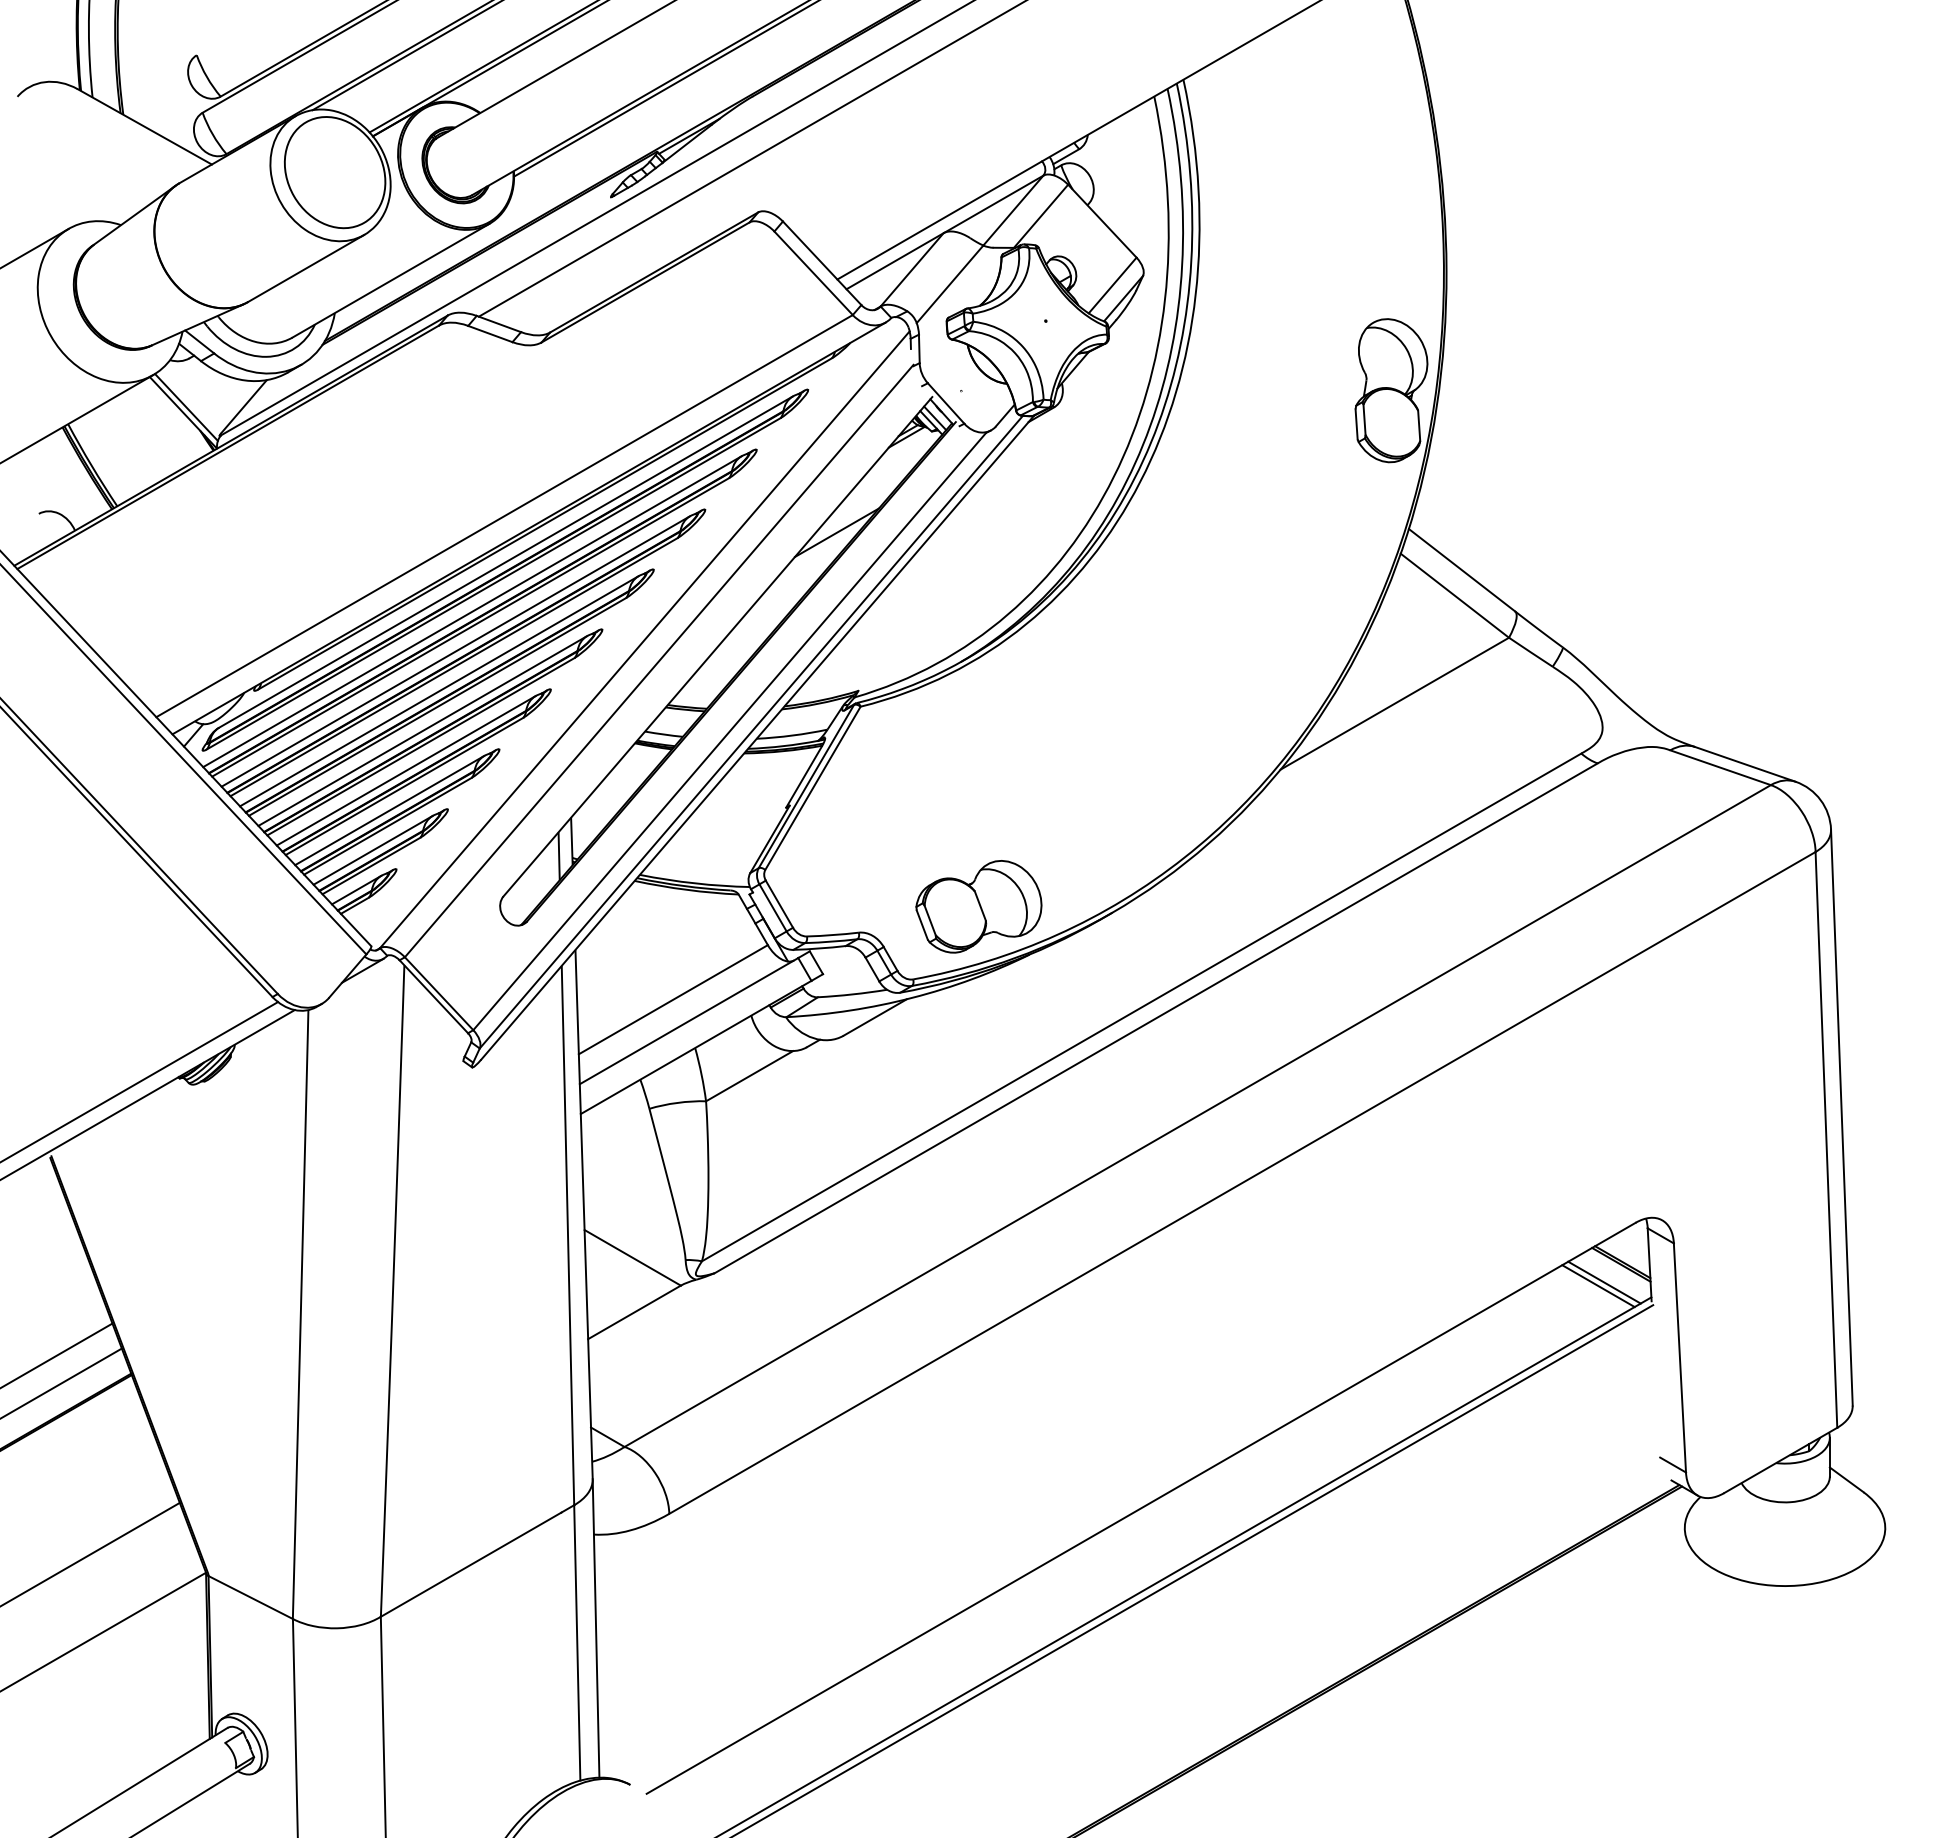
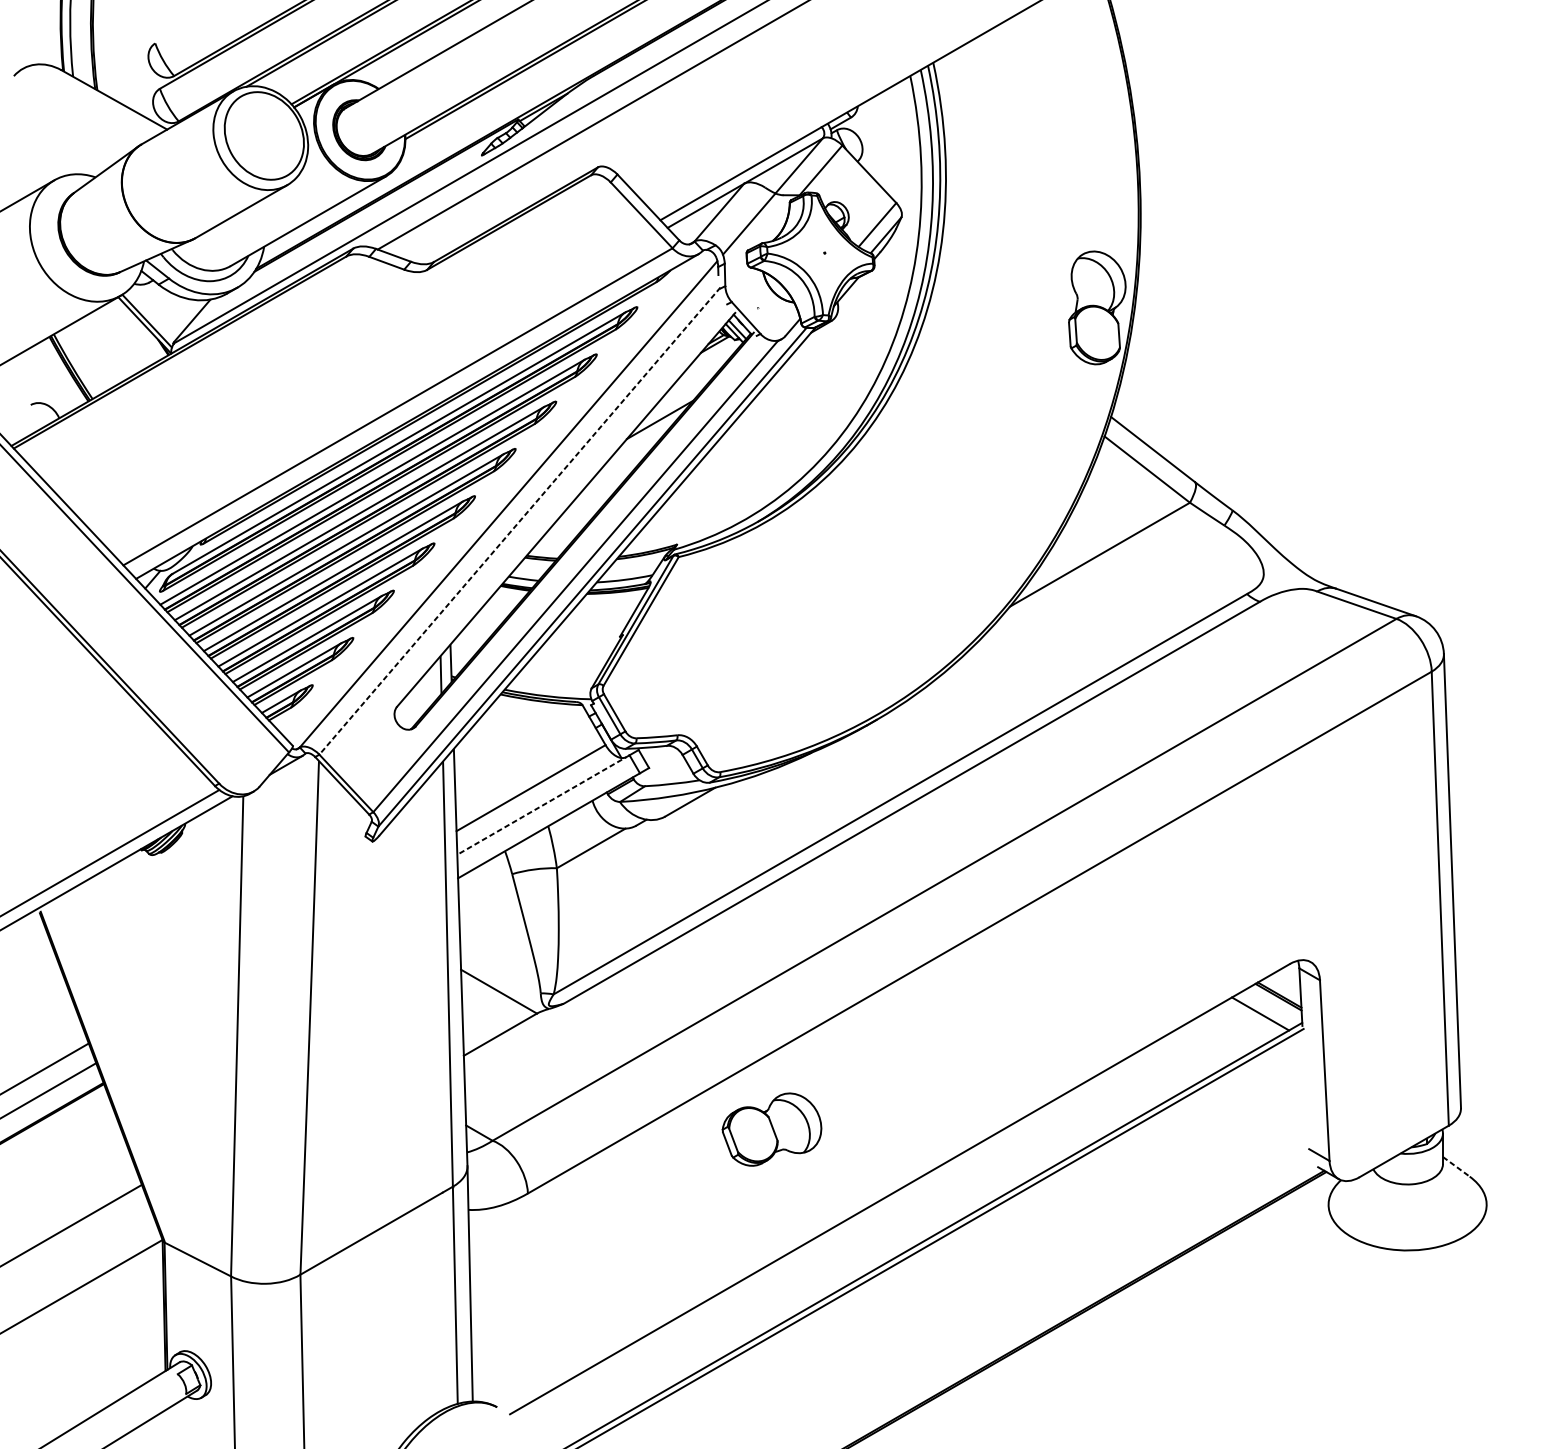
line: (658, 661) -> (519, 521), solid -> dashed
part: (978, 906) -> (771, 1129), moved
line: (688, 1021) -> (543, 805), solid -> dashed
line: (1604, 1282) -> (1265, 1011), removed
line: (1847, 1480) -> (1456, 1167), solid -> dashed

